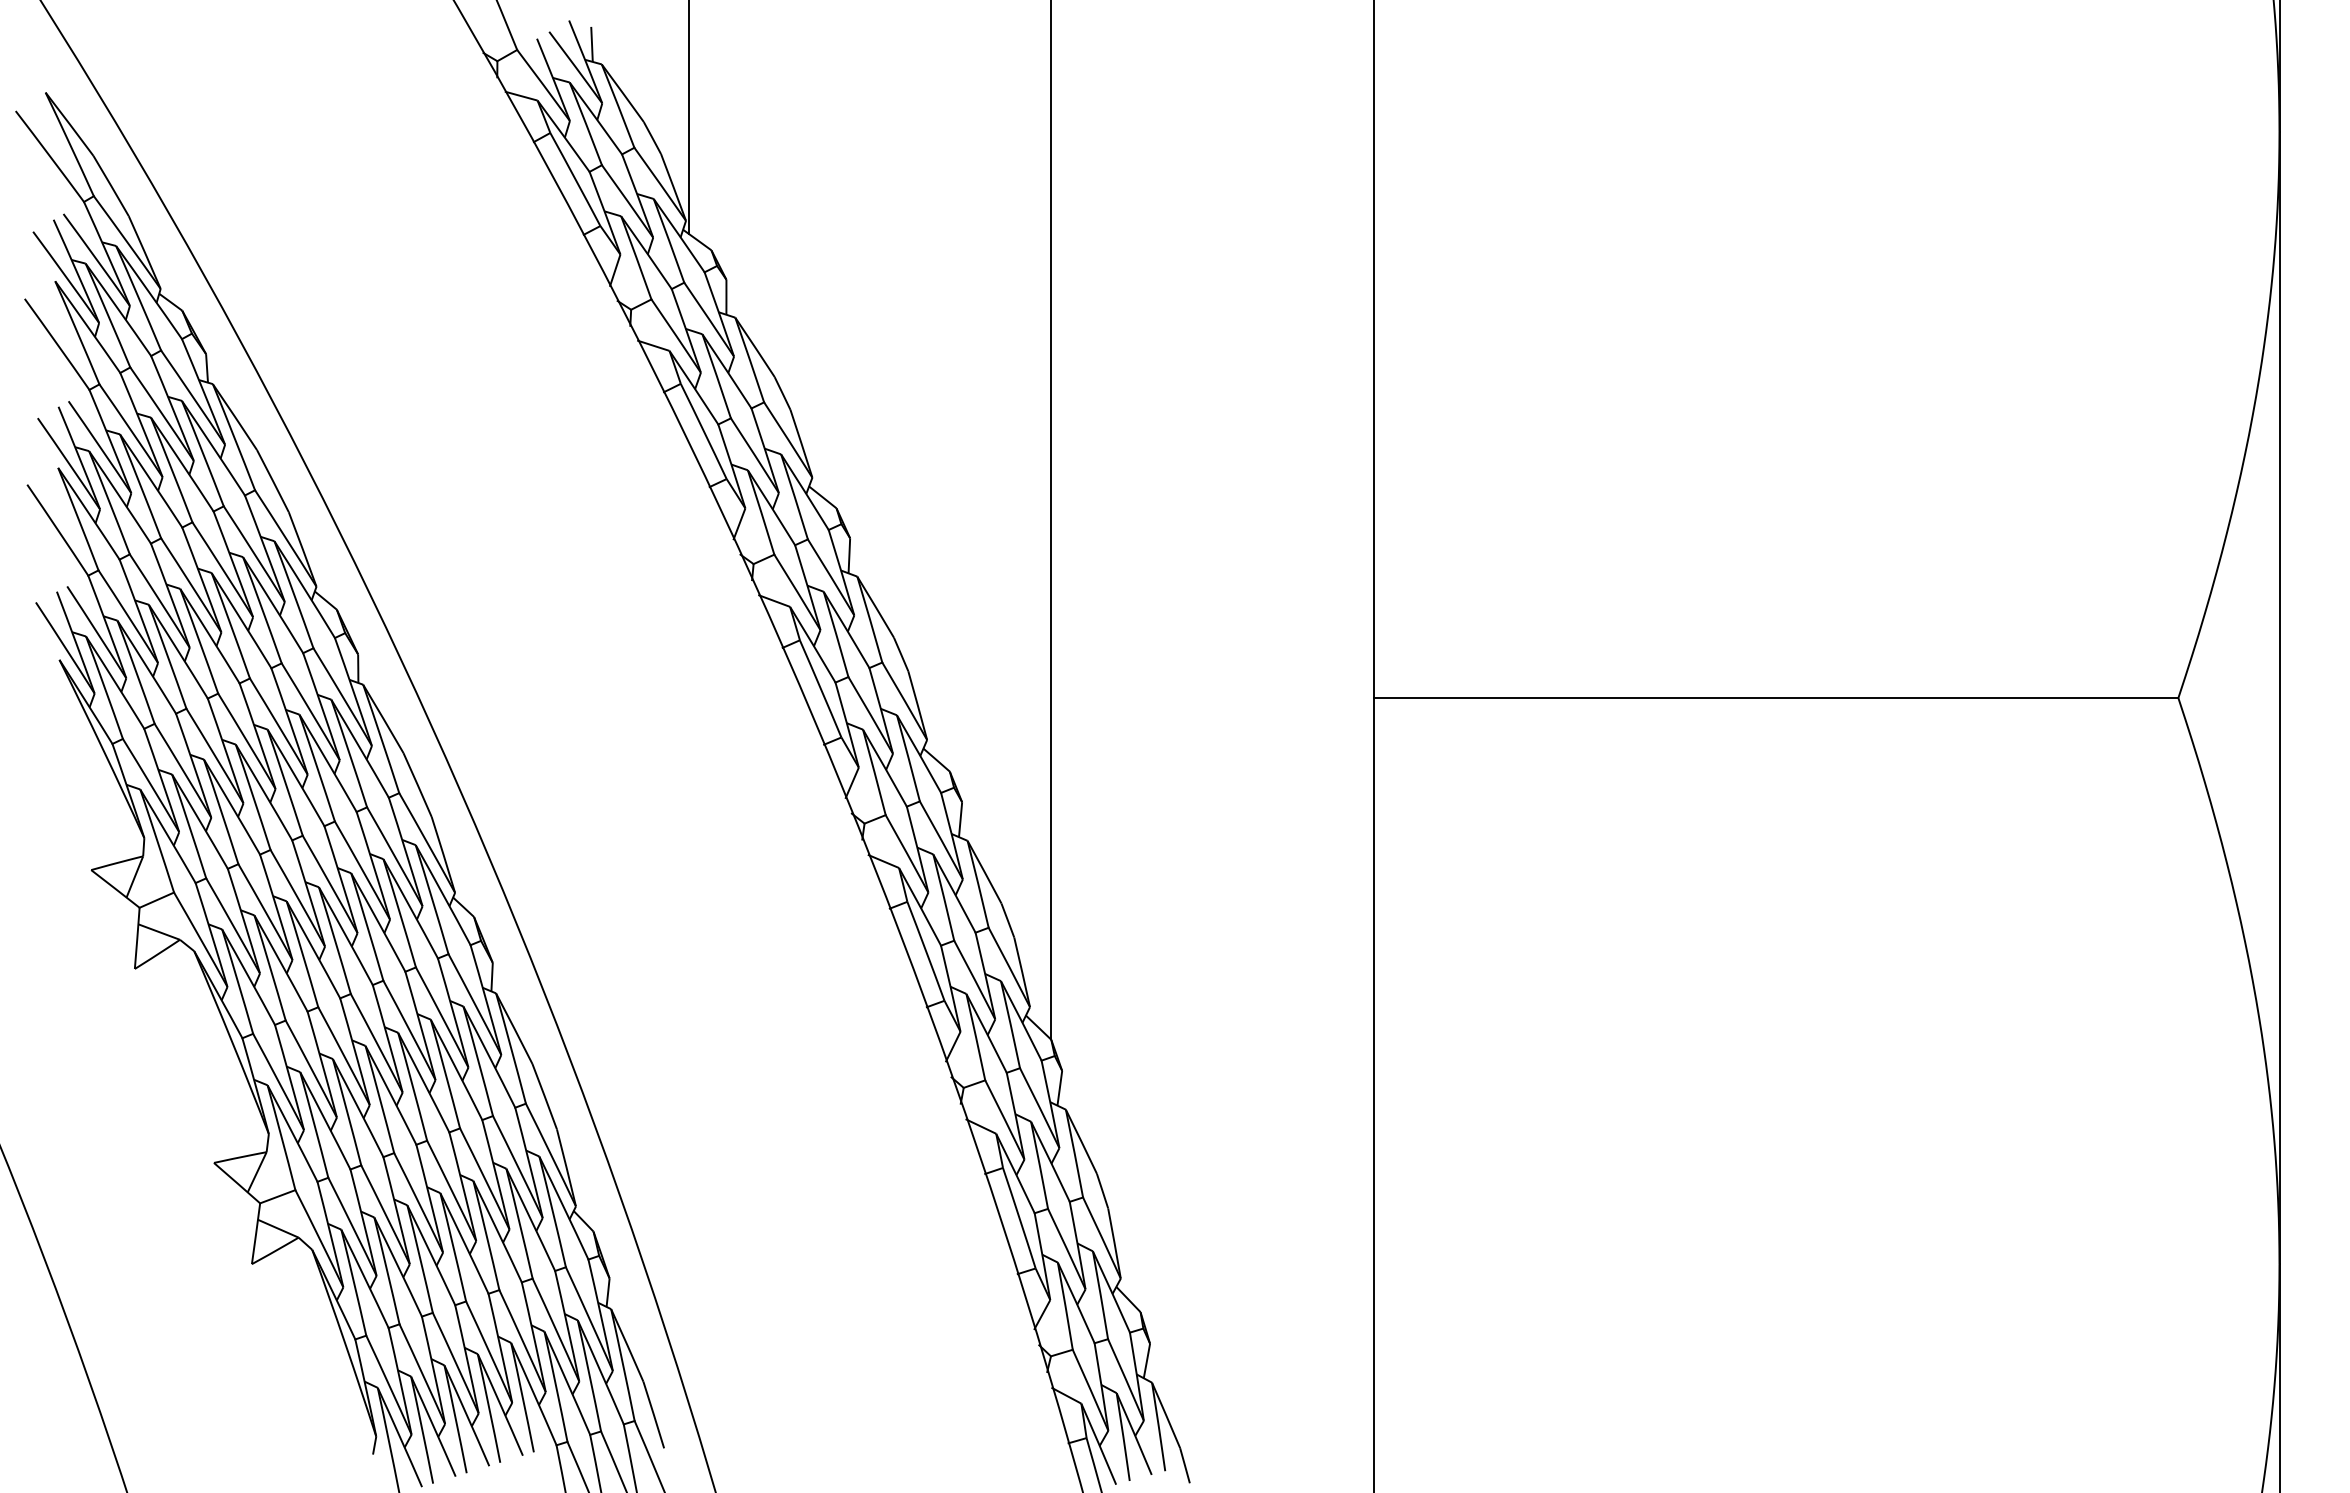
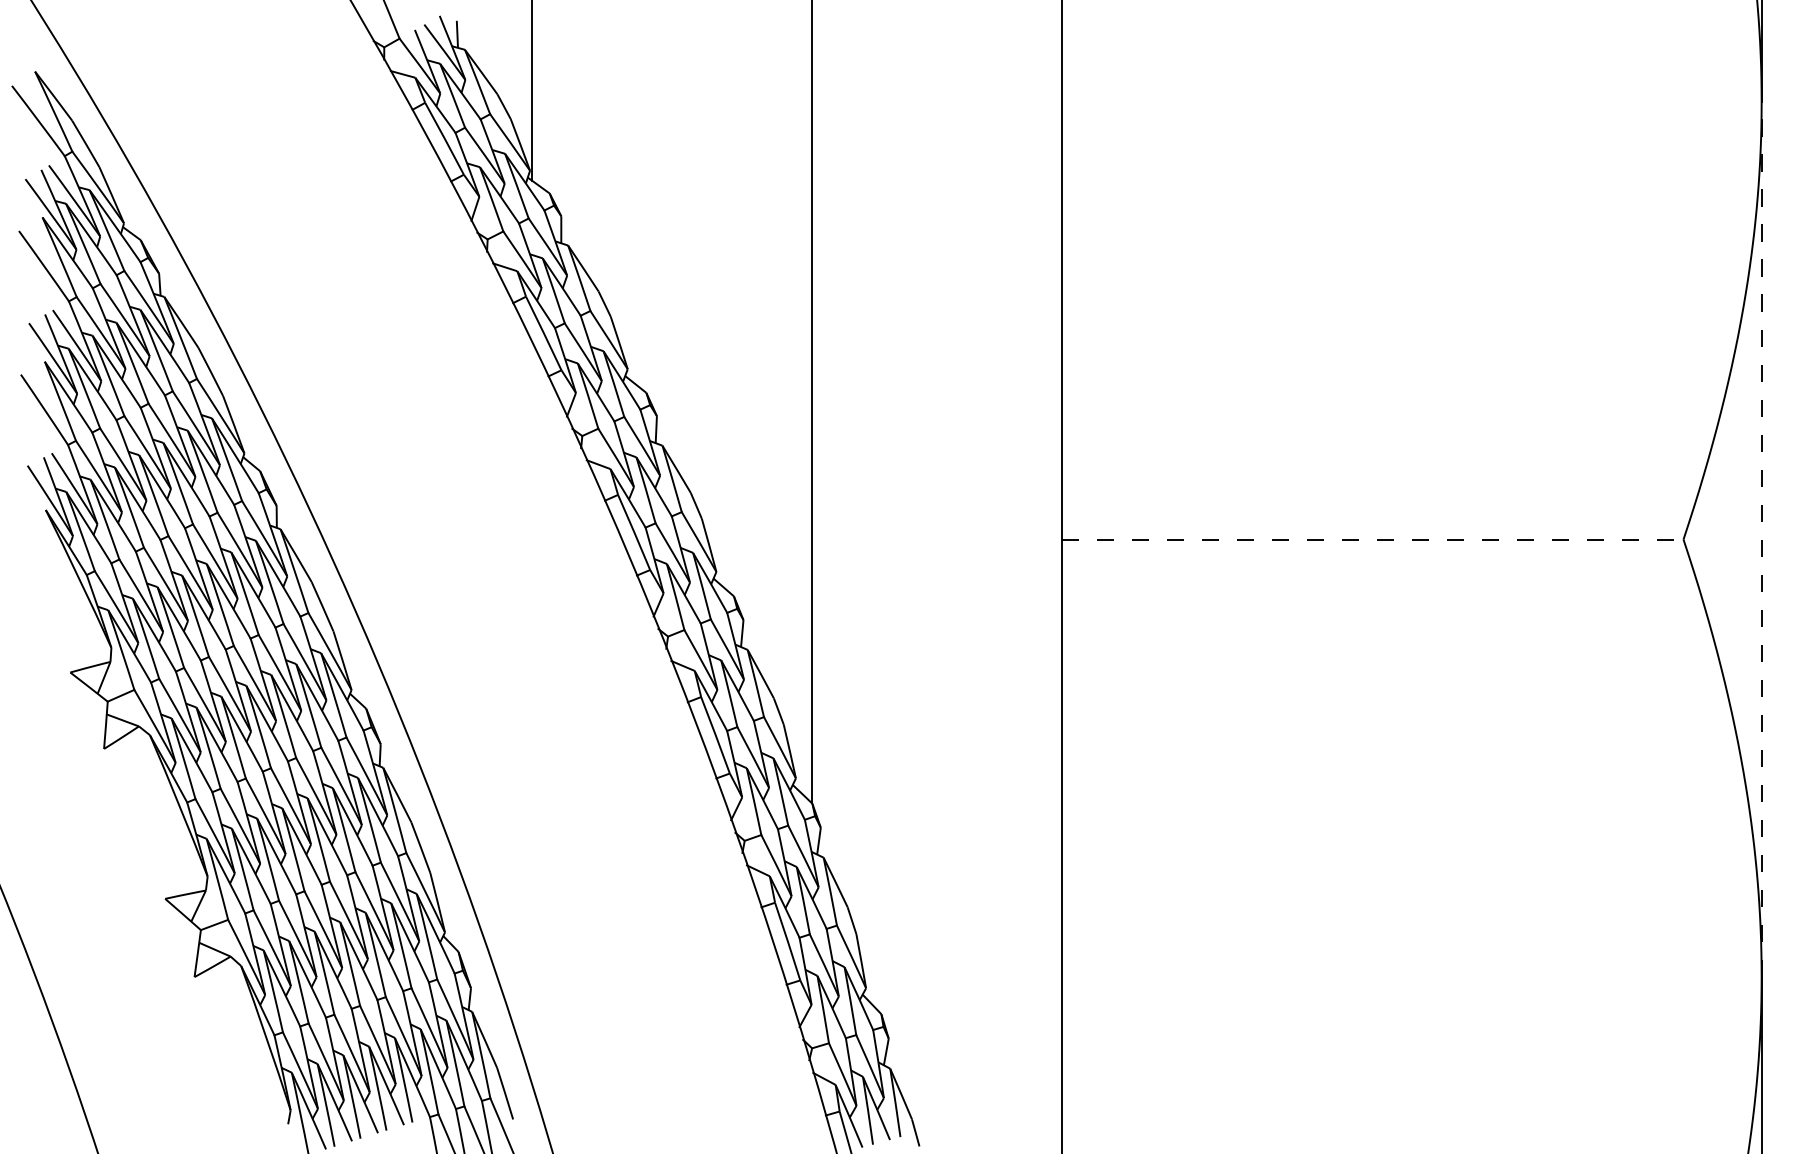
line: (2279, 697) -> (1761, 539), solid -> dashed
line: (1776, 698) -> (1372, 539), solid -> dashed

